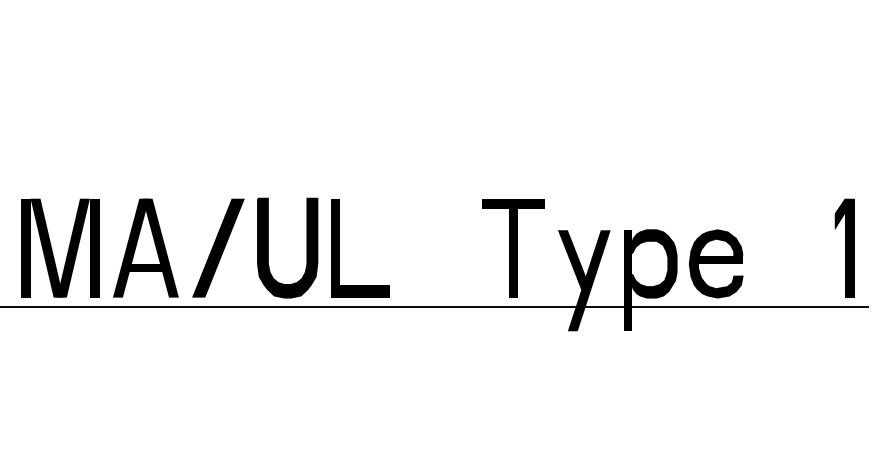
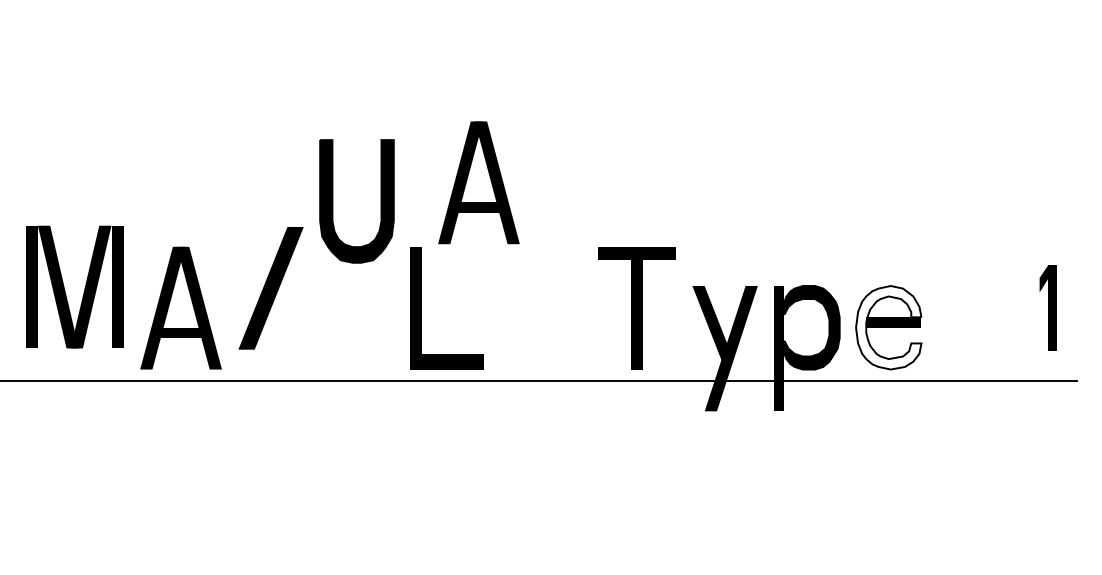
part: (385, 146) -> (478, 182), added
part: (68, 247) -> (84, 286), moved
part: (218, 247) -> (271, 287), moved
part: (268, 247) -> (333, 200), moved
part: (844, 247) -> (1048, 307), size x0.7
fill: (715, 263) -> (887, 327), removed

